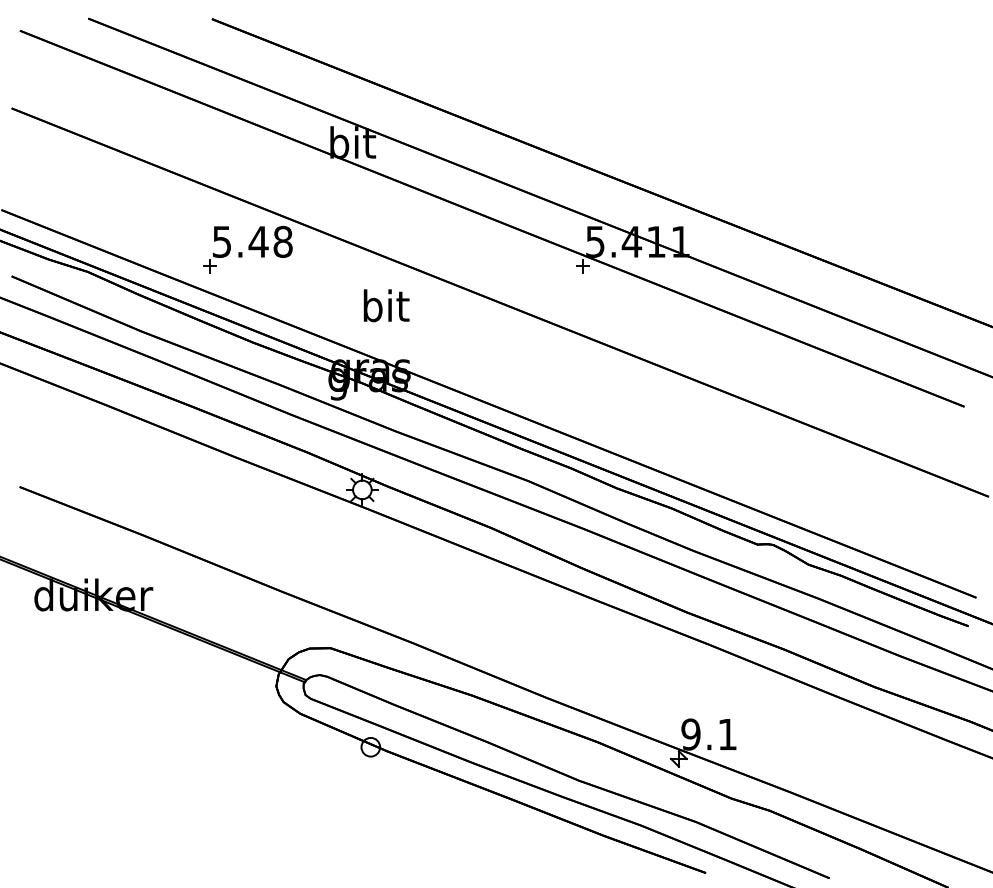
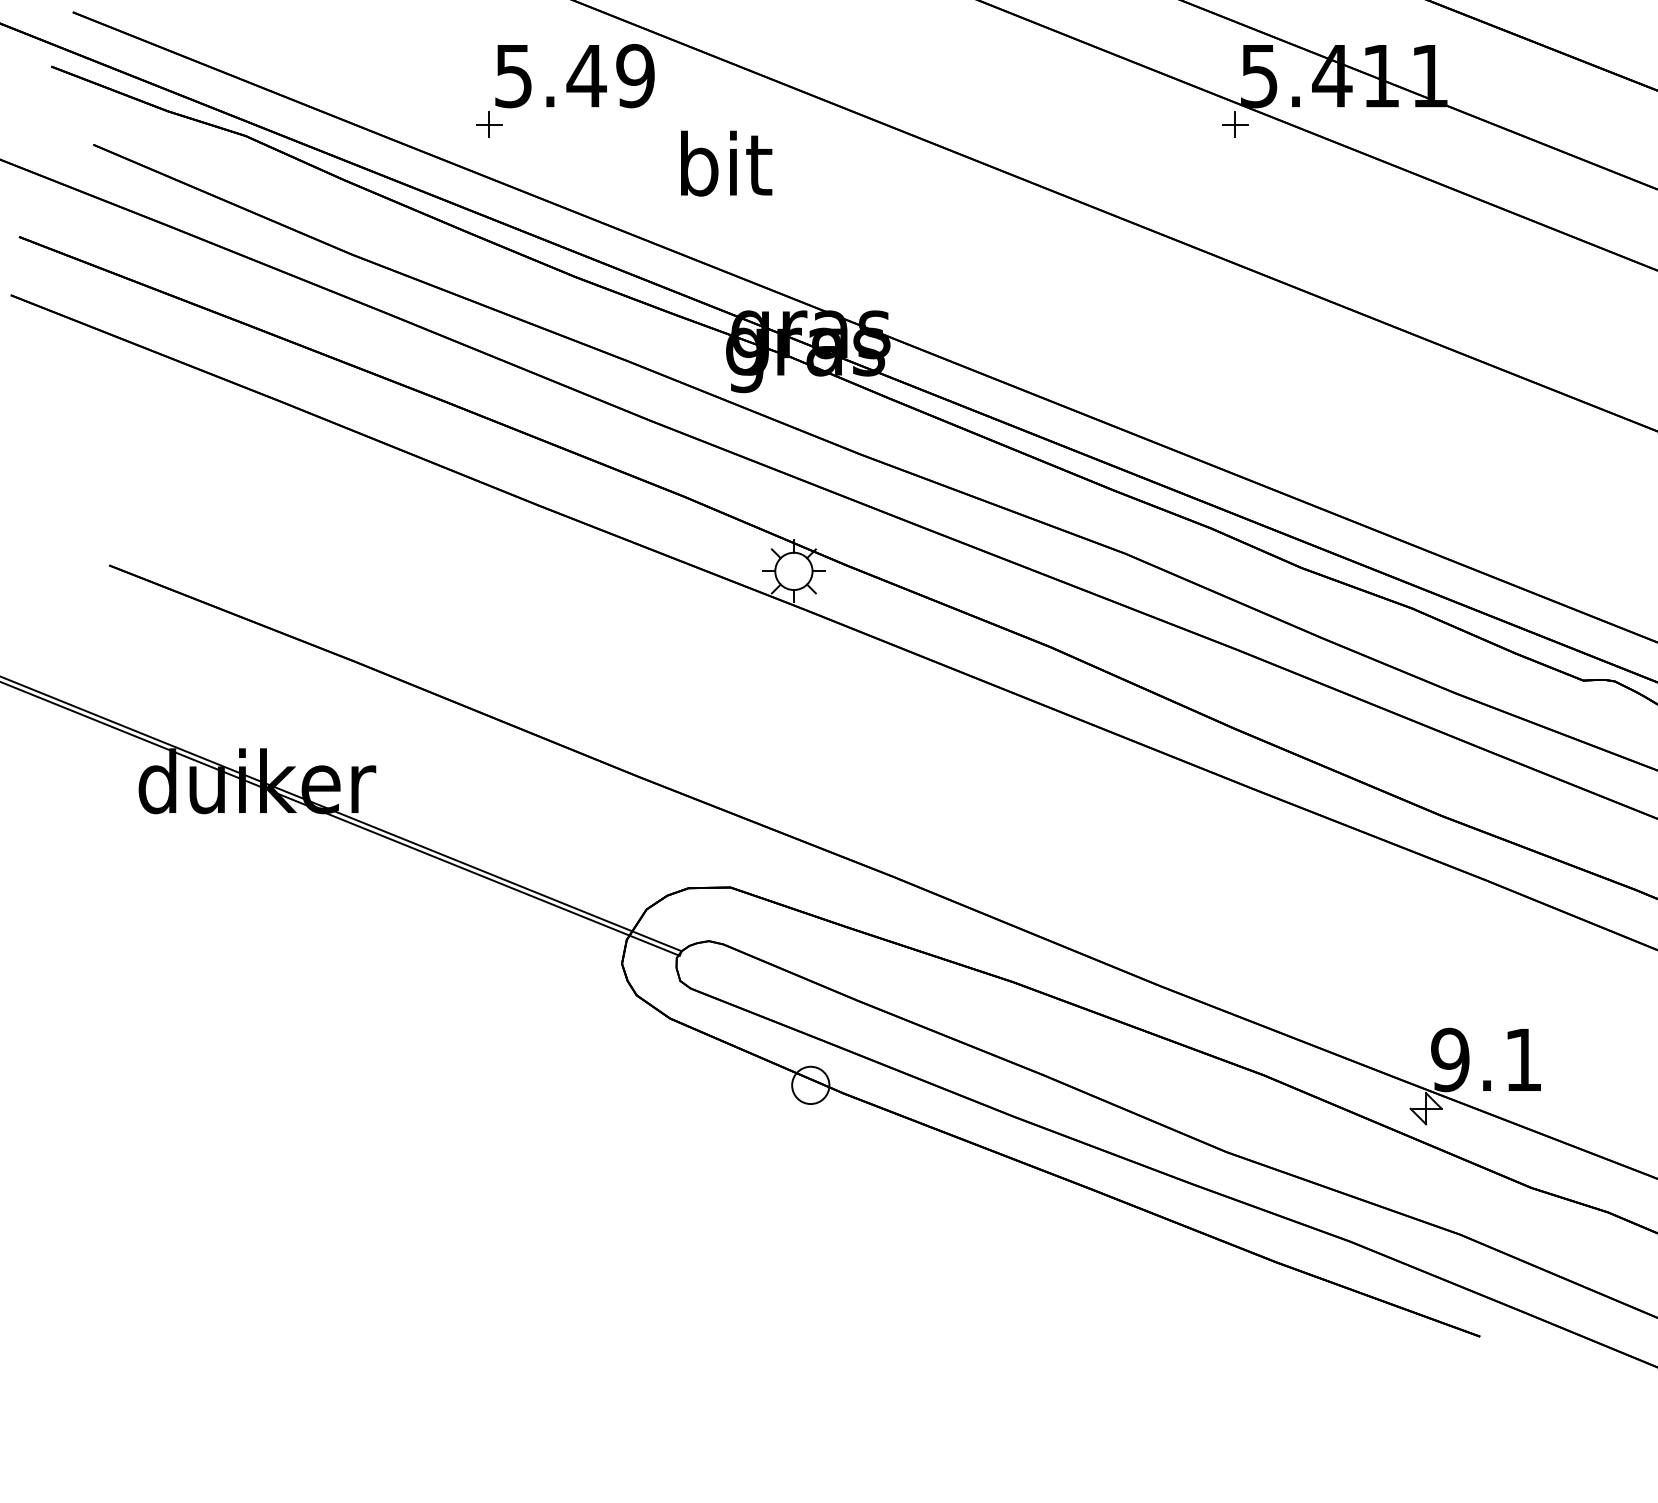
text: (282, 241) -> (634, 75), 5.48 -> 5.49
text: (386, 305) -> (726, 163), moved

